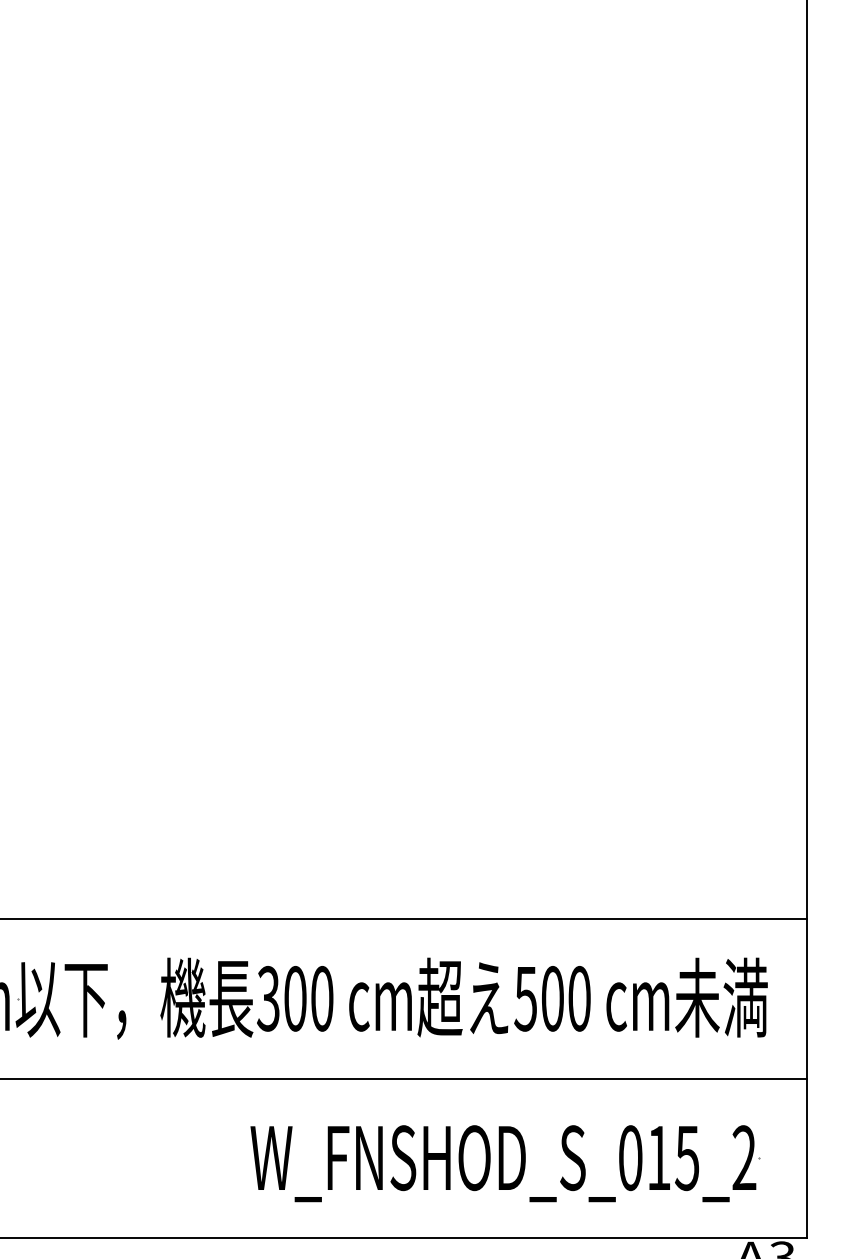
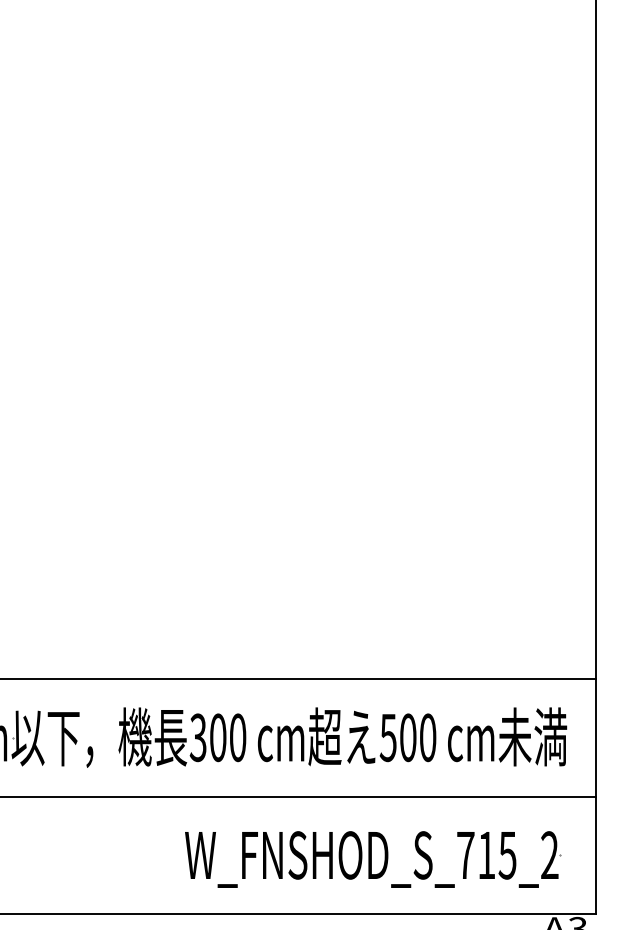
text: (630, 1158) -> (465, 855), W_FNSHOD_S_015_2 -> W_FNSHOD_S_715_2

